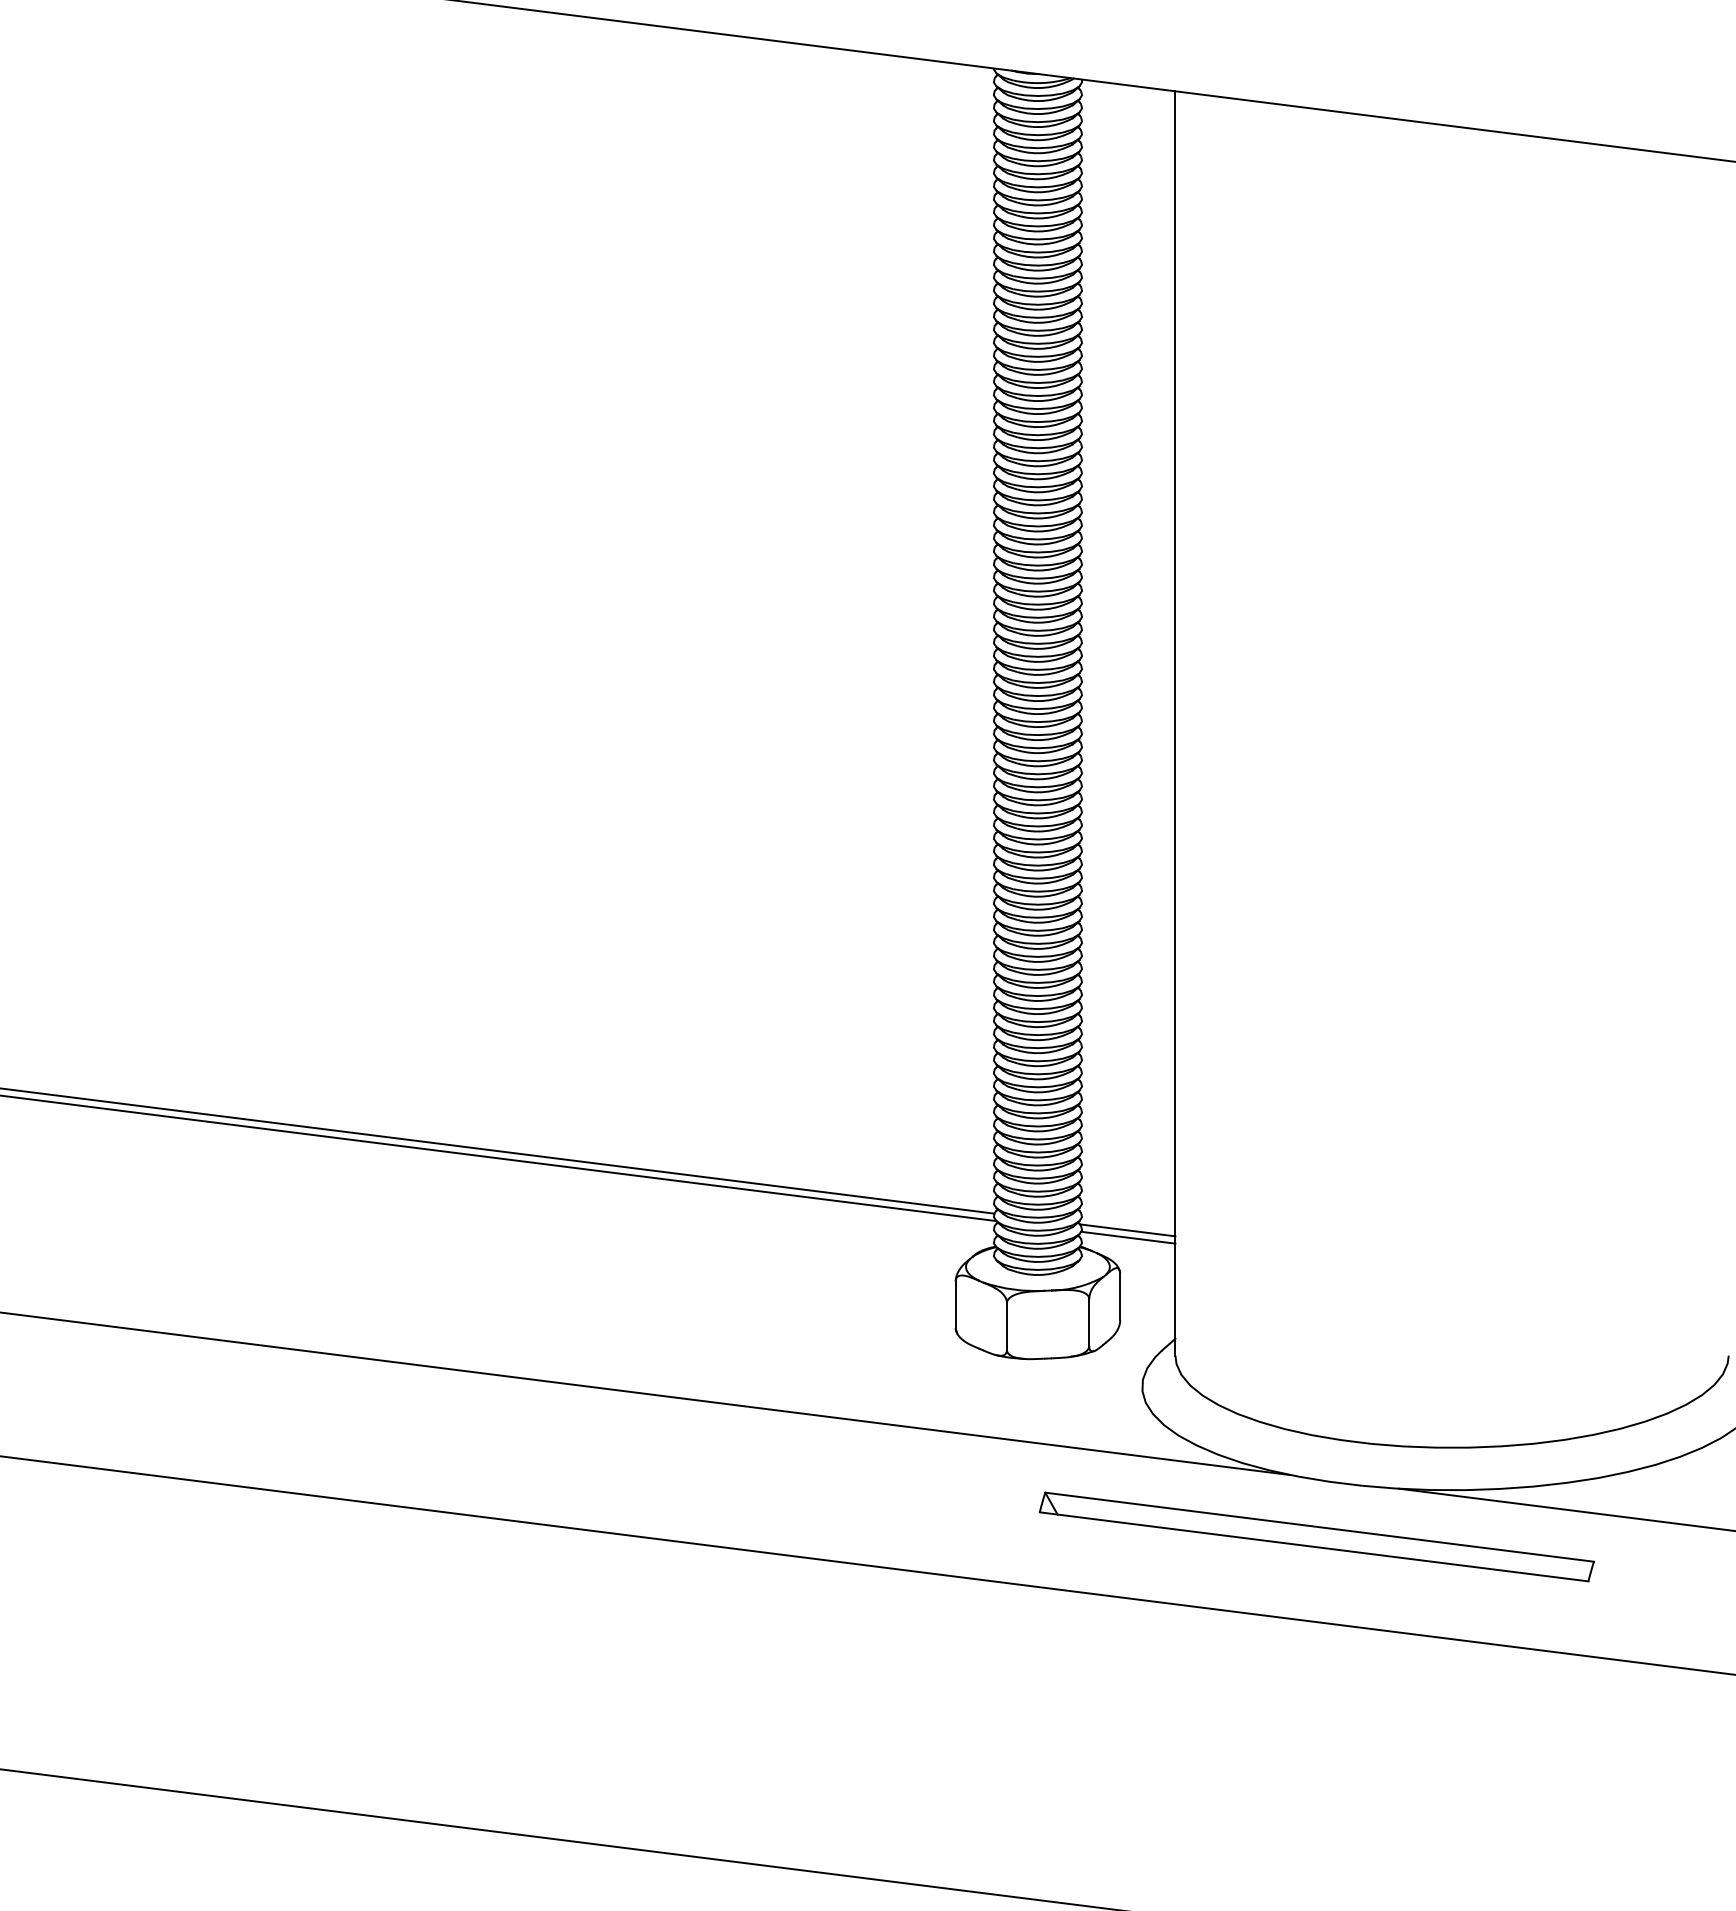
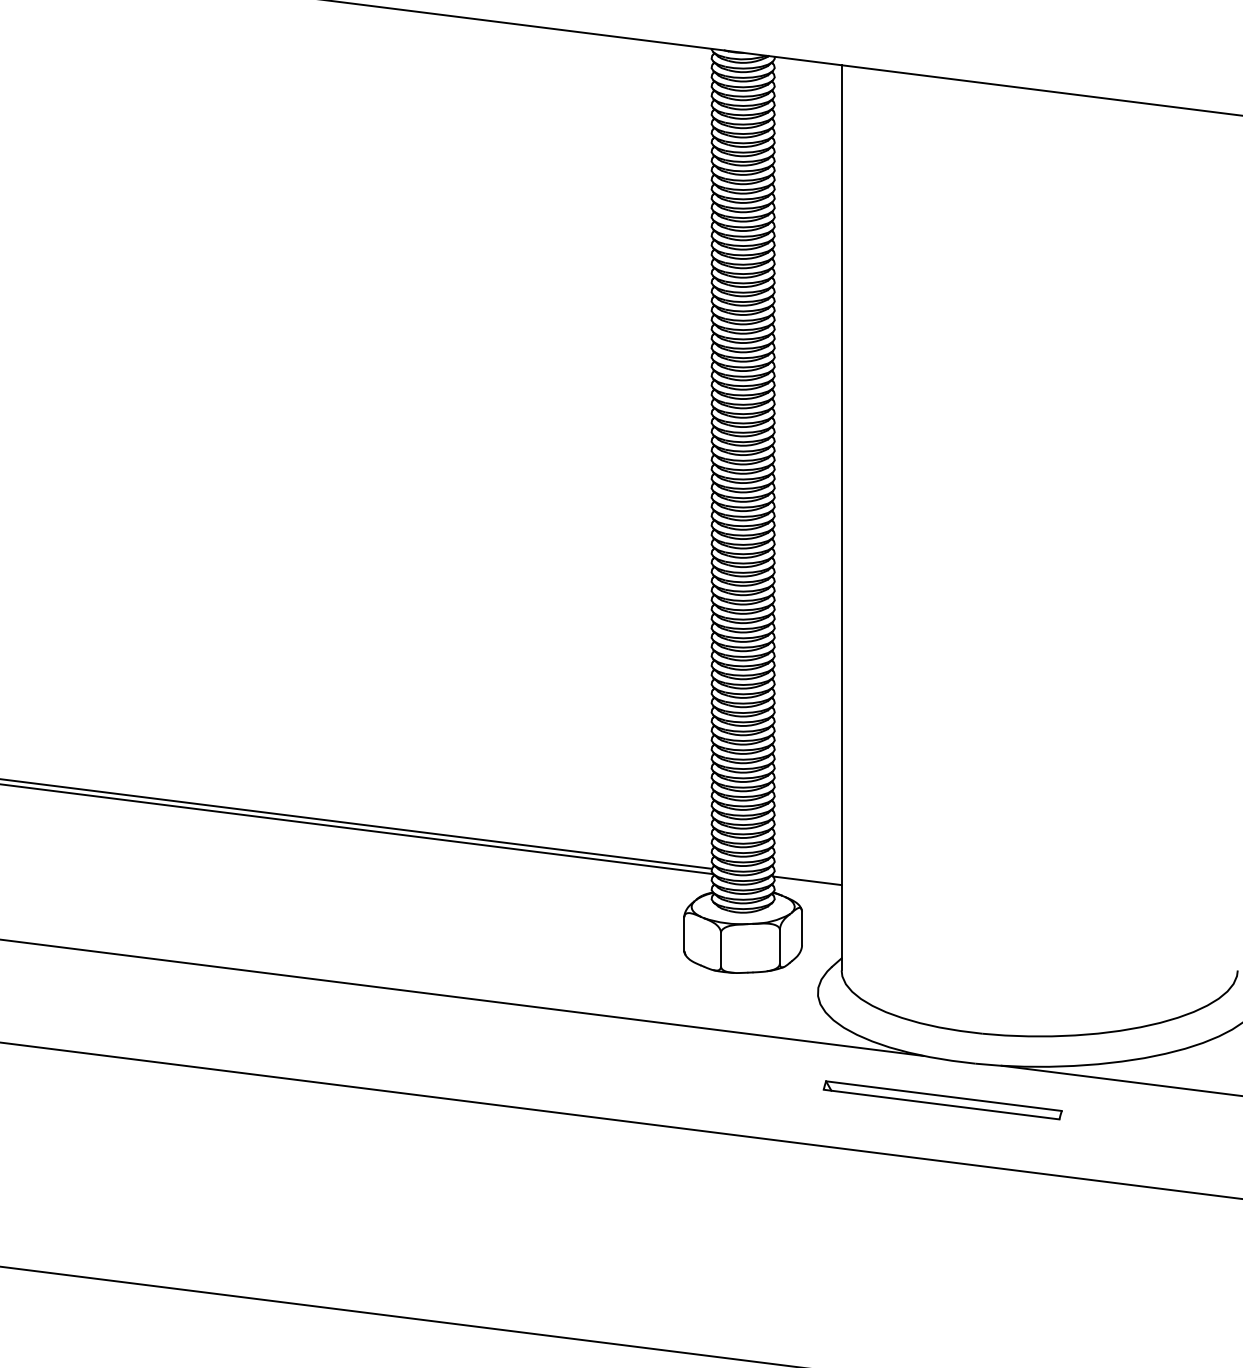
line: (1128, 1237) -> (808, 885), removed
part: (1316, 1536) -> (942, 1099), size x0.6

